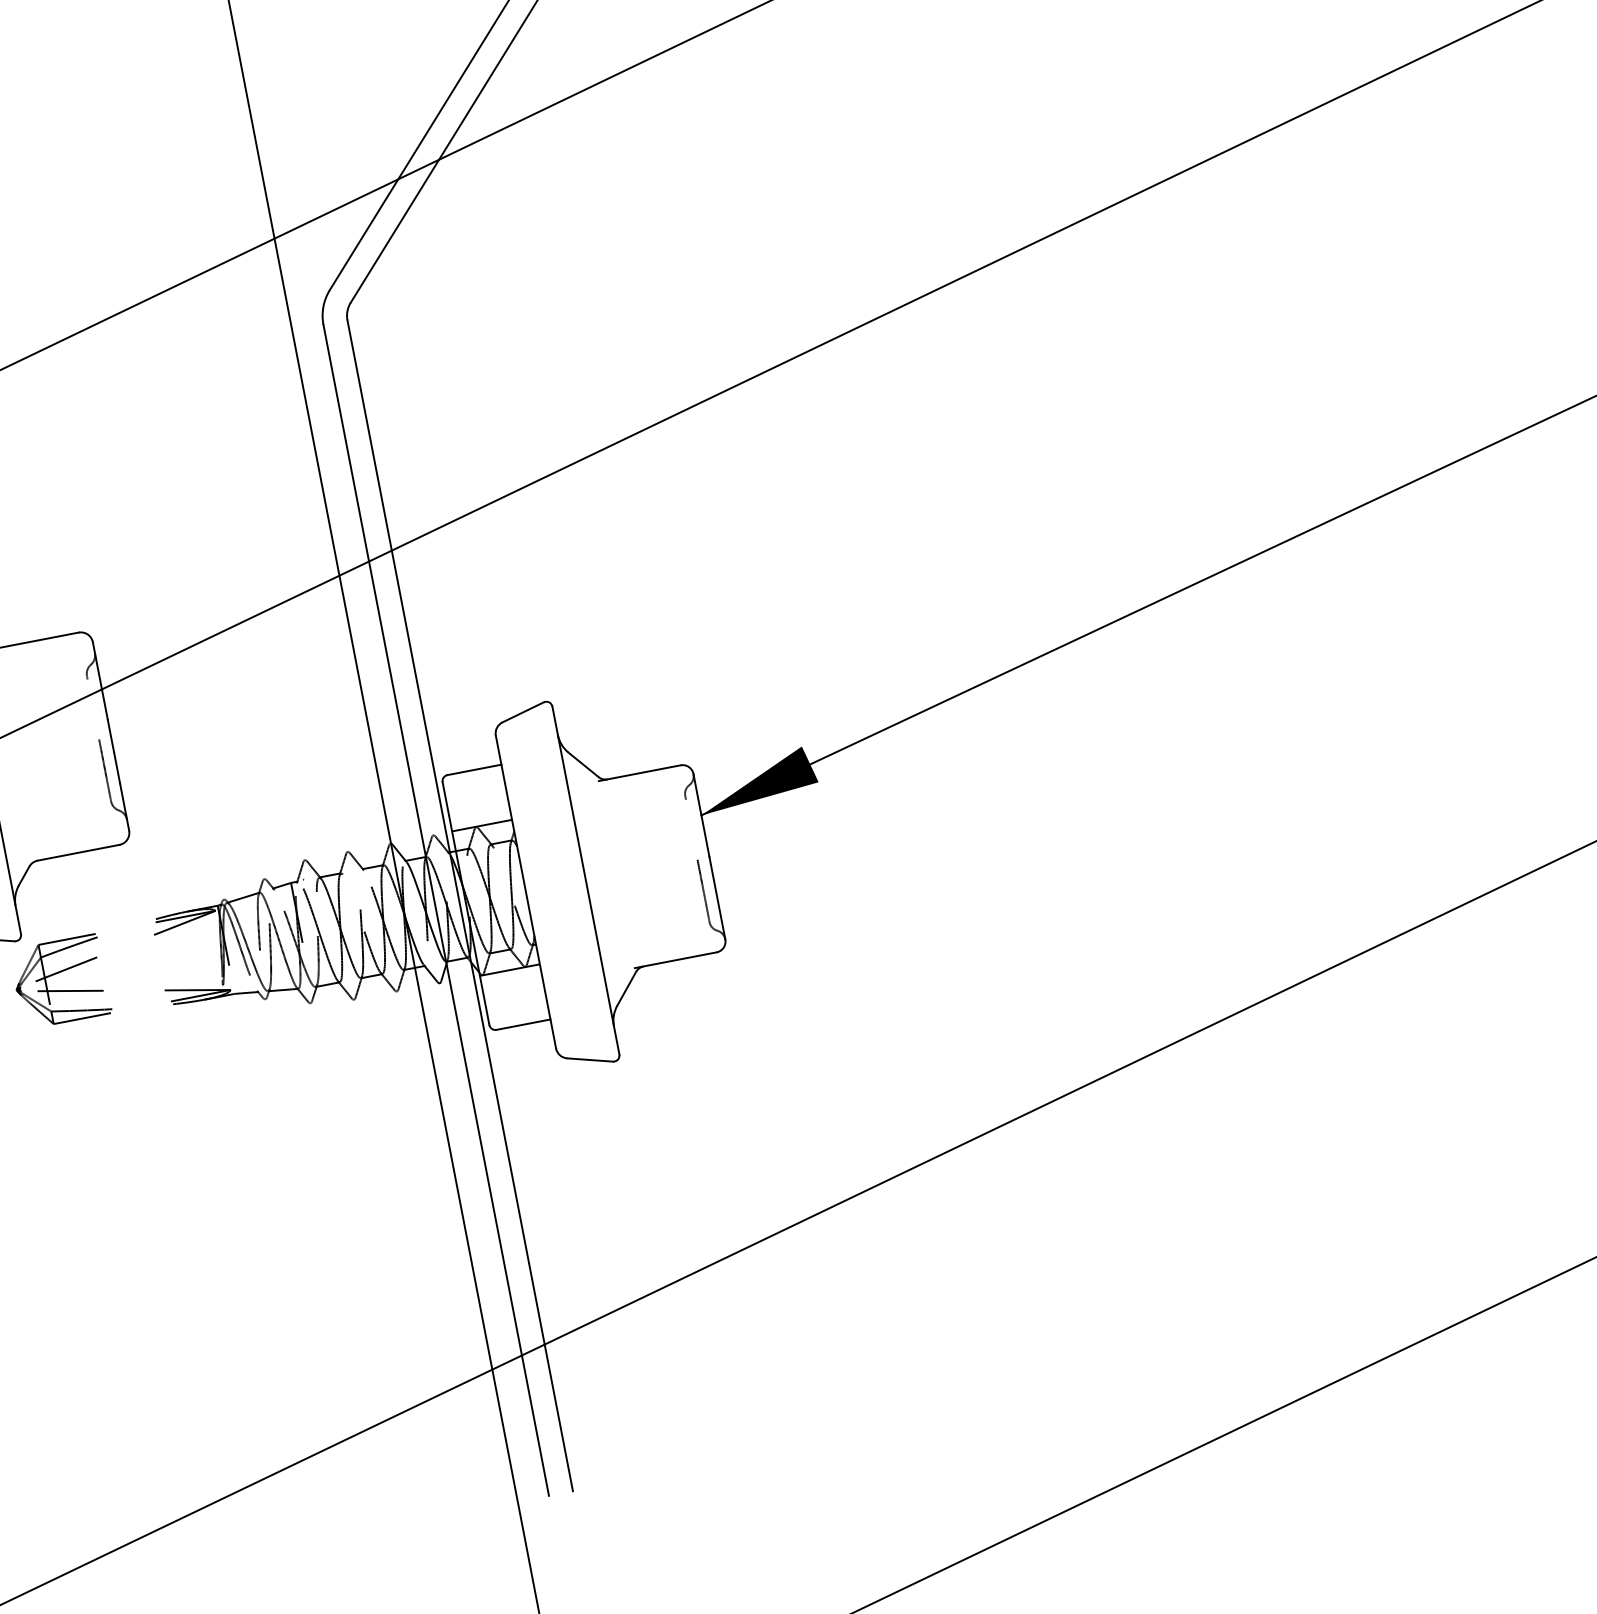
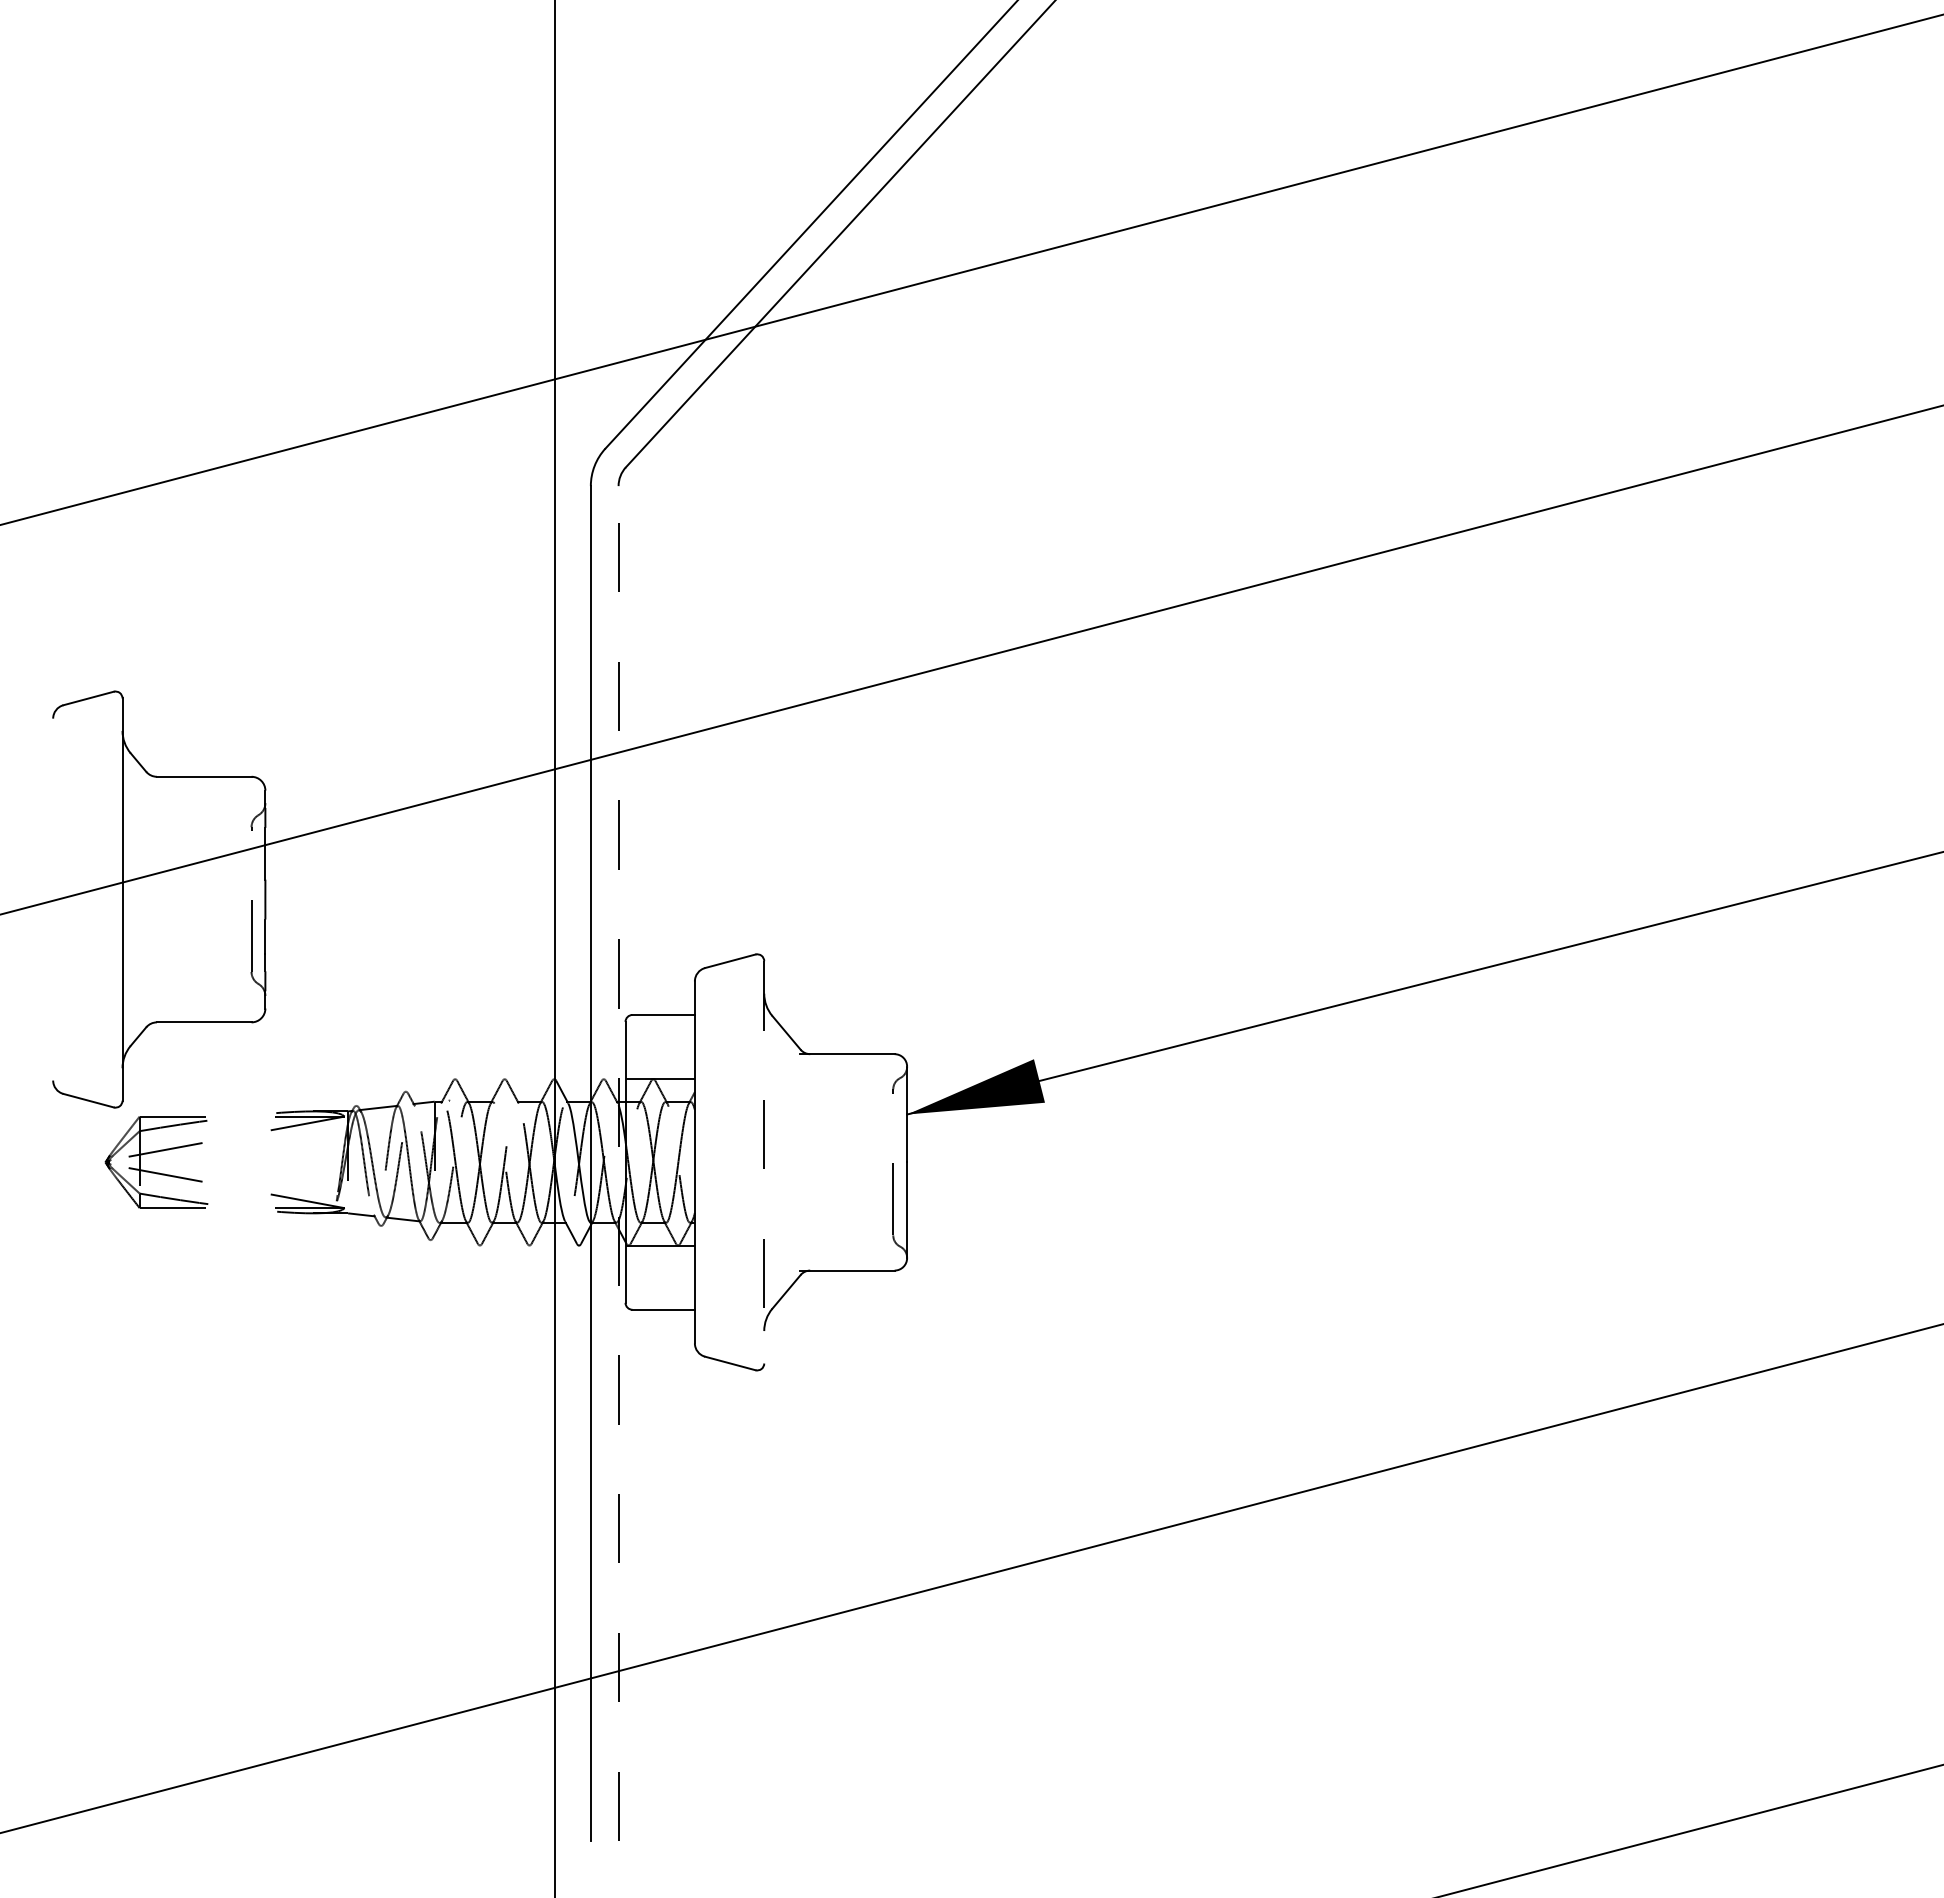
line: (586, 880) -> (764, 1162), solid -> dashed
line: (459, 904) -> (618, 1162), solid -> dashed

